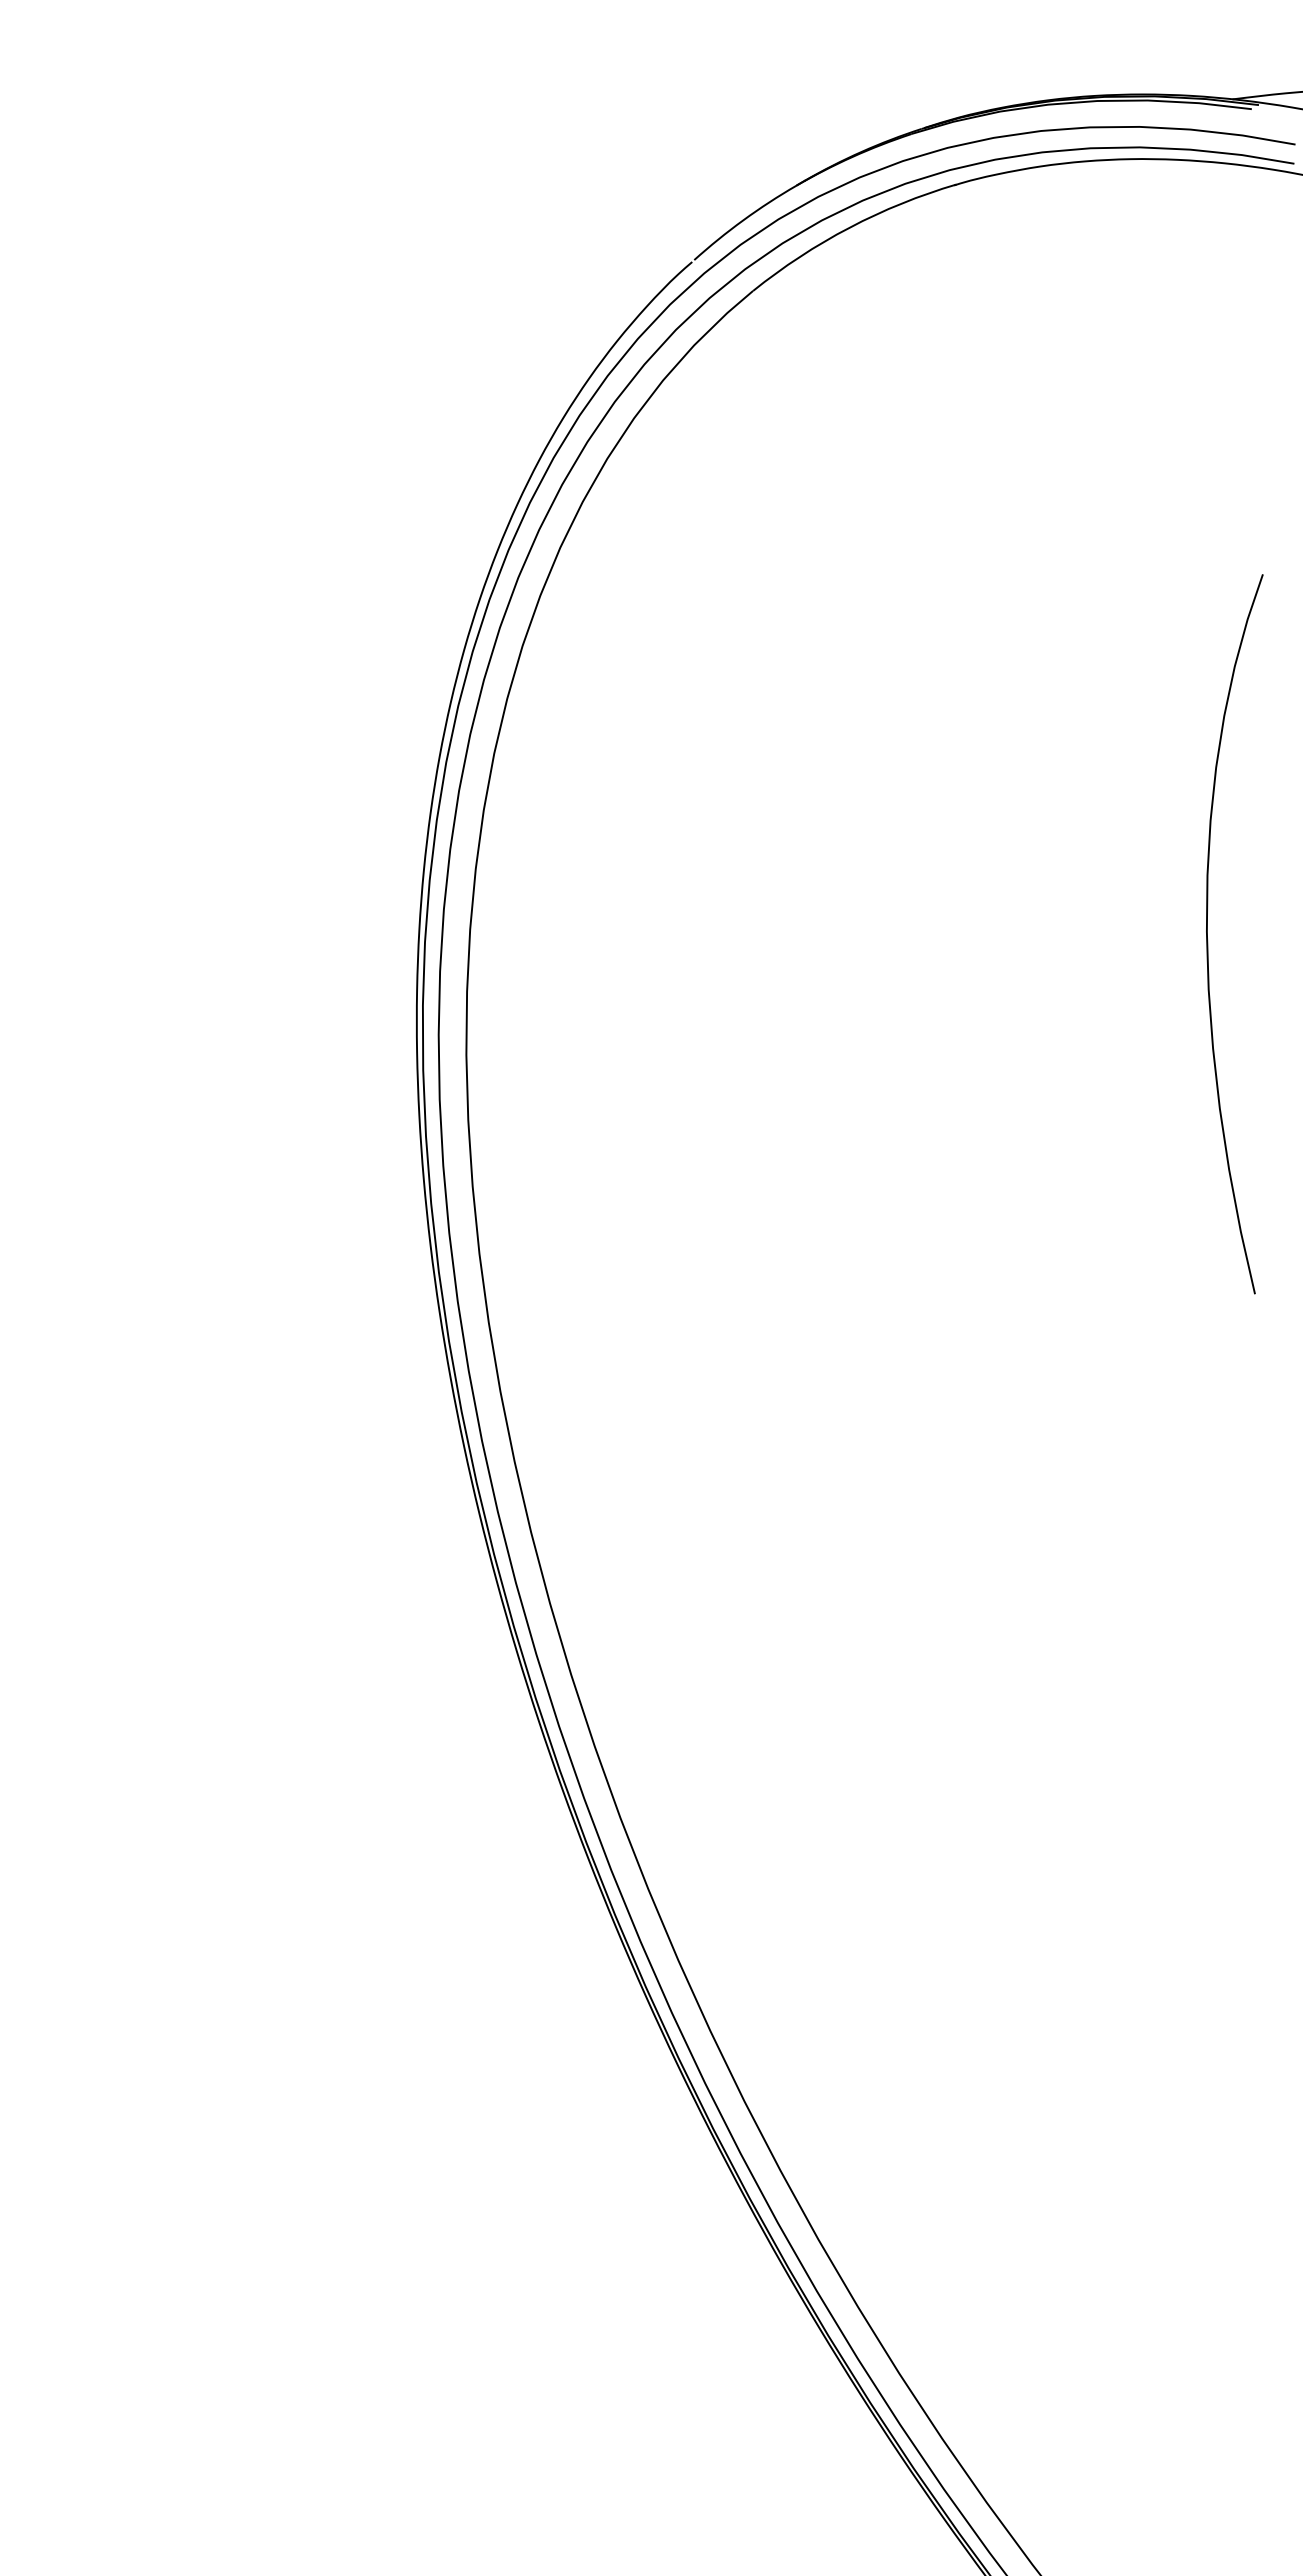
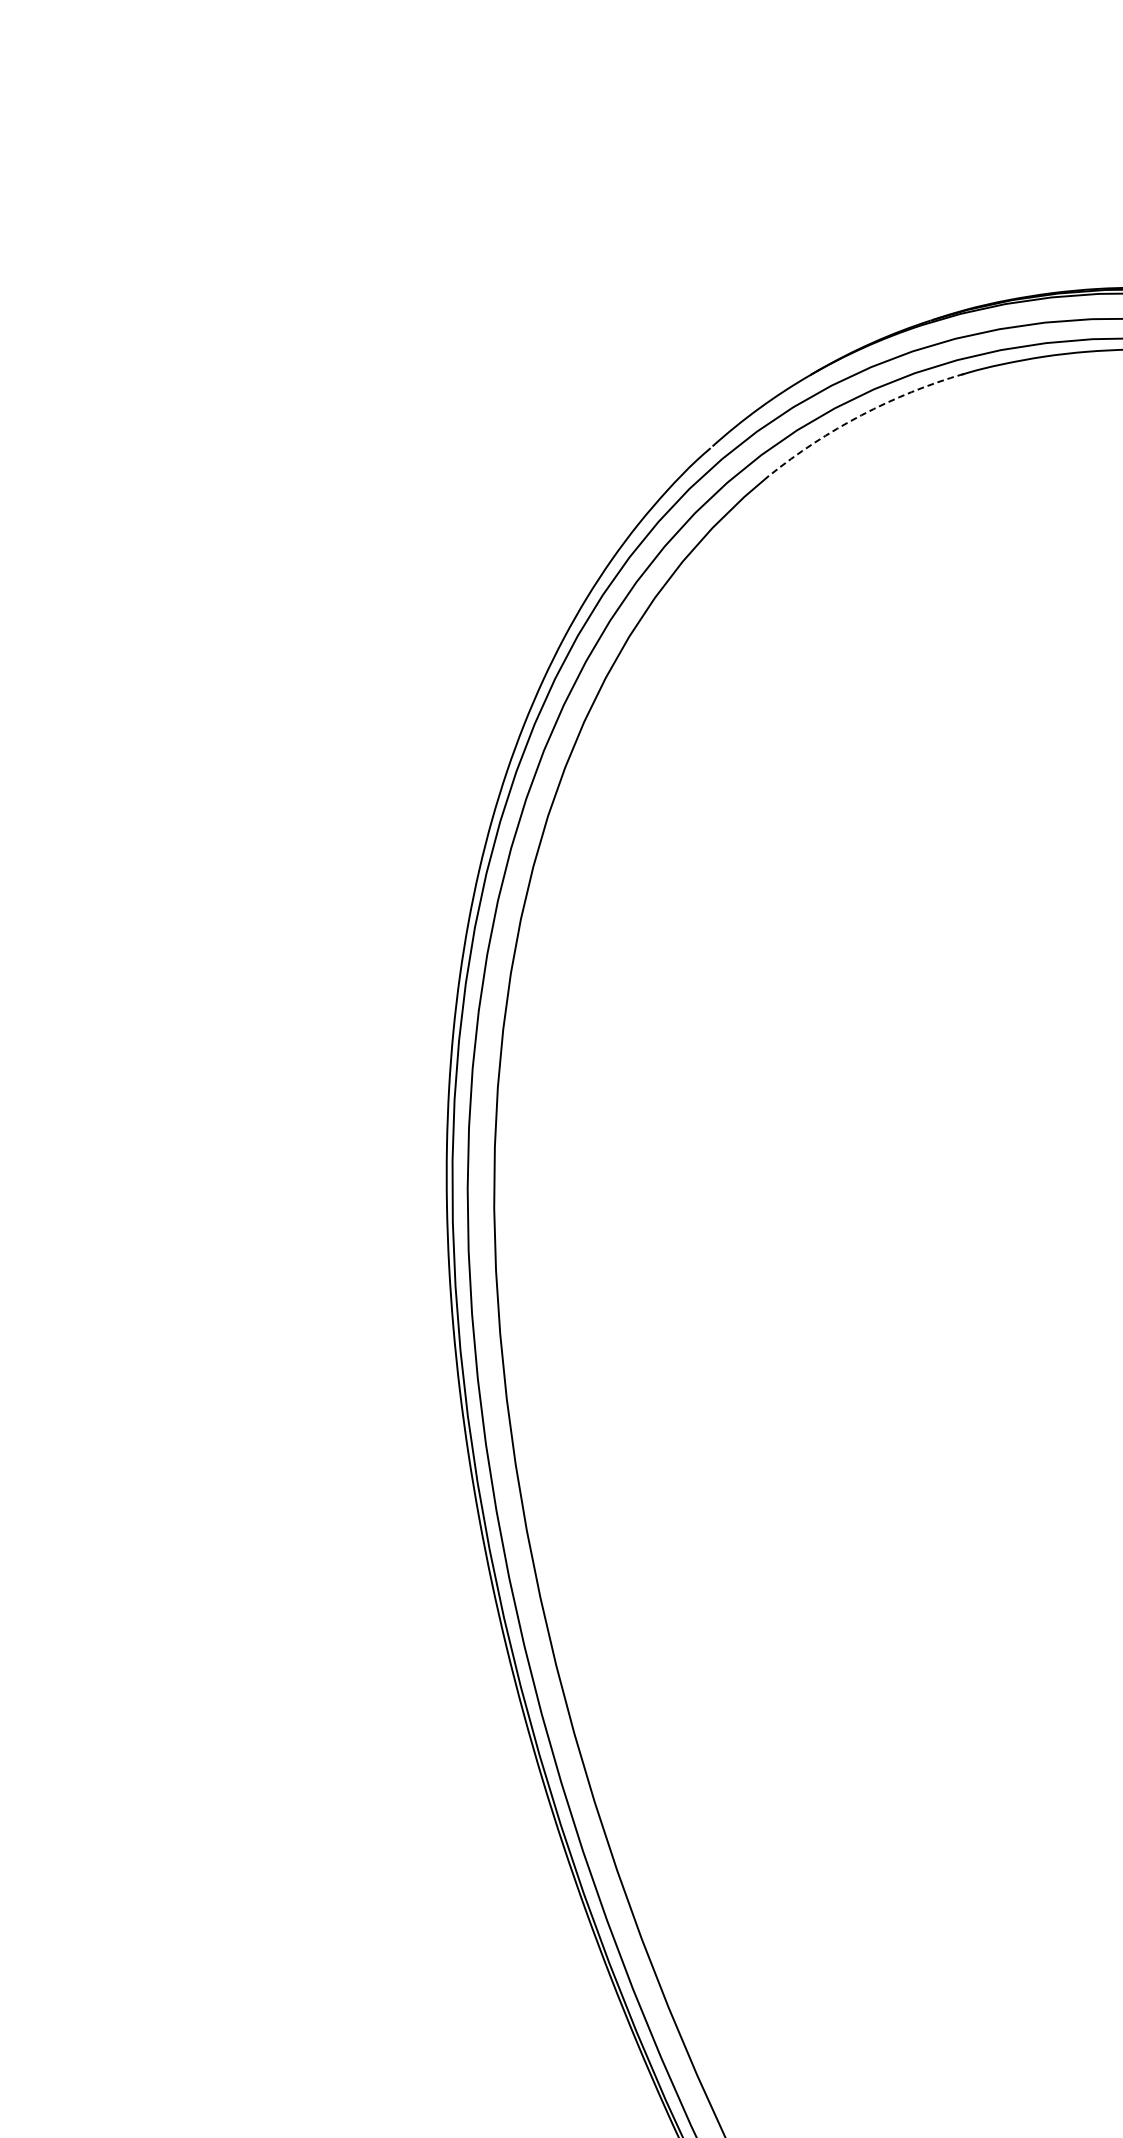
arc: (849, 227) -> (861, 415), solid -> dashed

